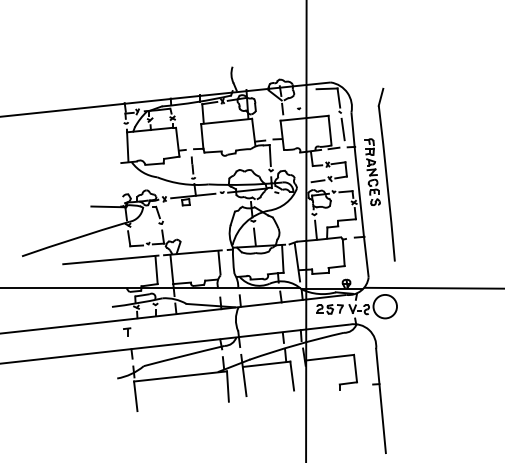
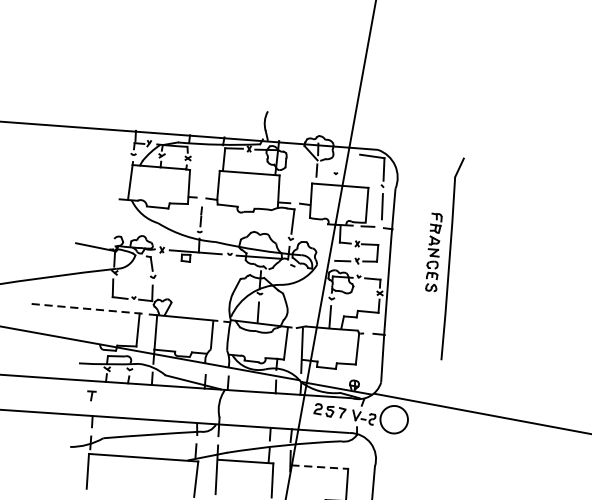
part: (379, 174) -> (441, 256), moved
line: (110, 259) -> (87, 308), solid -> dashed
line: (330, 357) -> (320, 467), solid -> dashed

